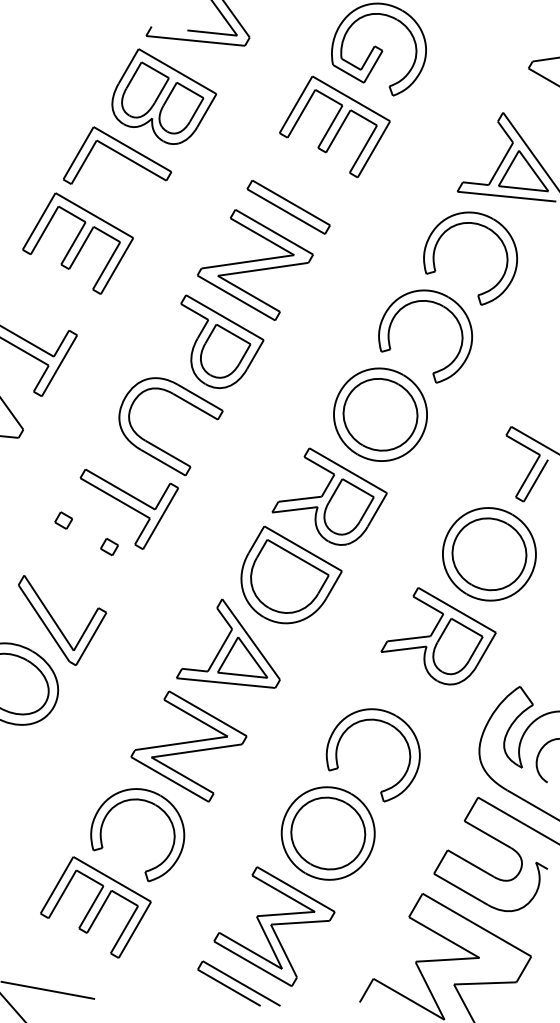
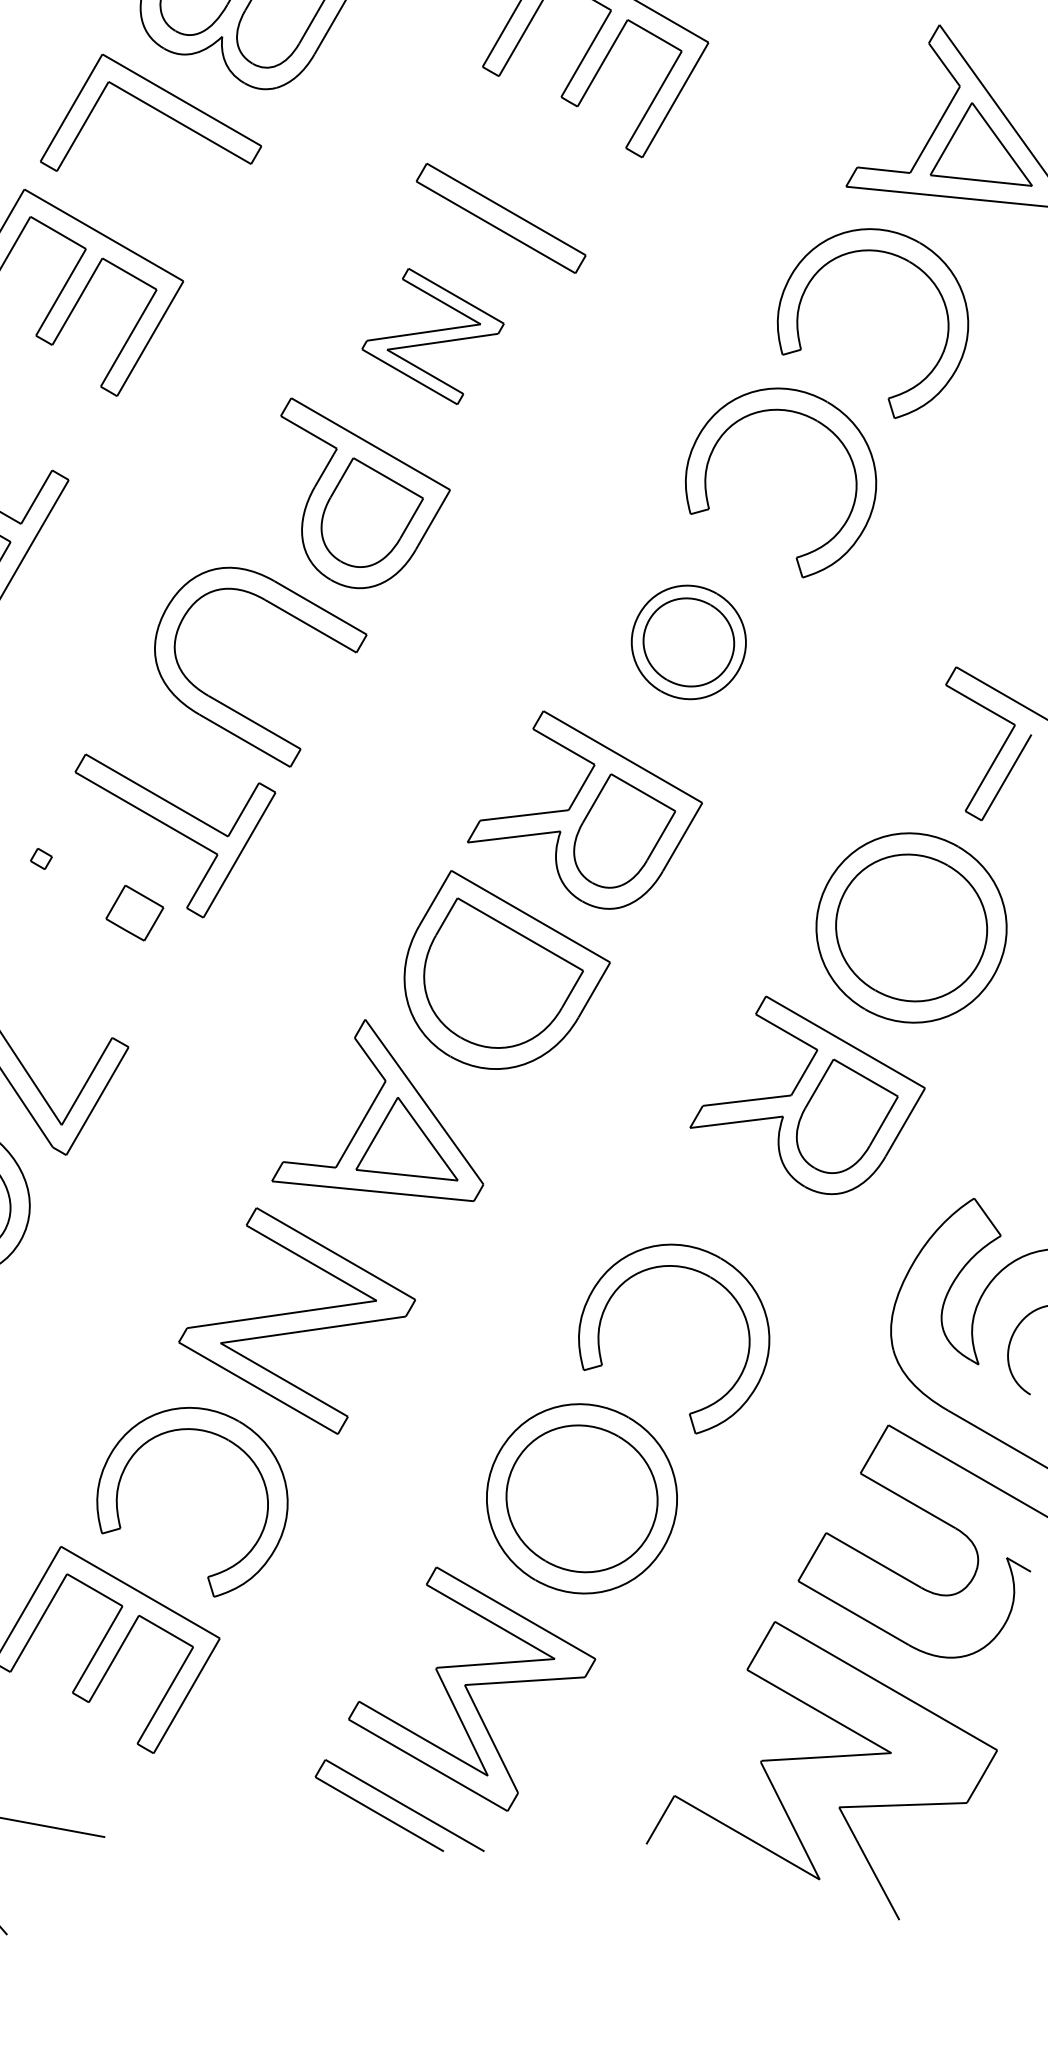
part: (255, 264) -> (433, 335), size x0.6
part: (380, 414) -> (688, 642), size x0.6
part: (63, 520) -> (40, 858), size x0.6
part: (109, 546) -> (134, 911), size x1.6

